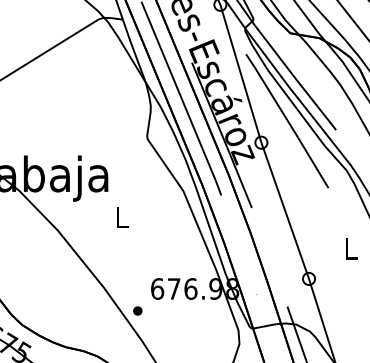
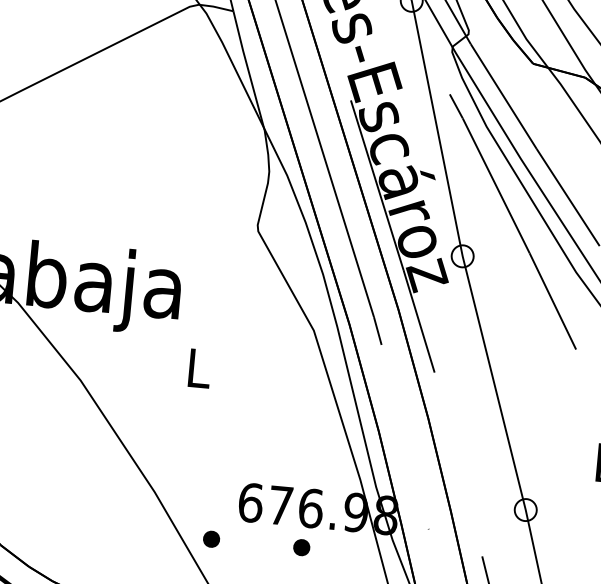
part: (187, 310) -> (301, 546), added

